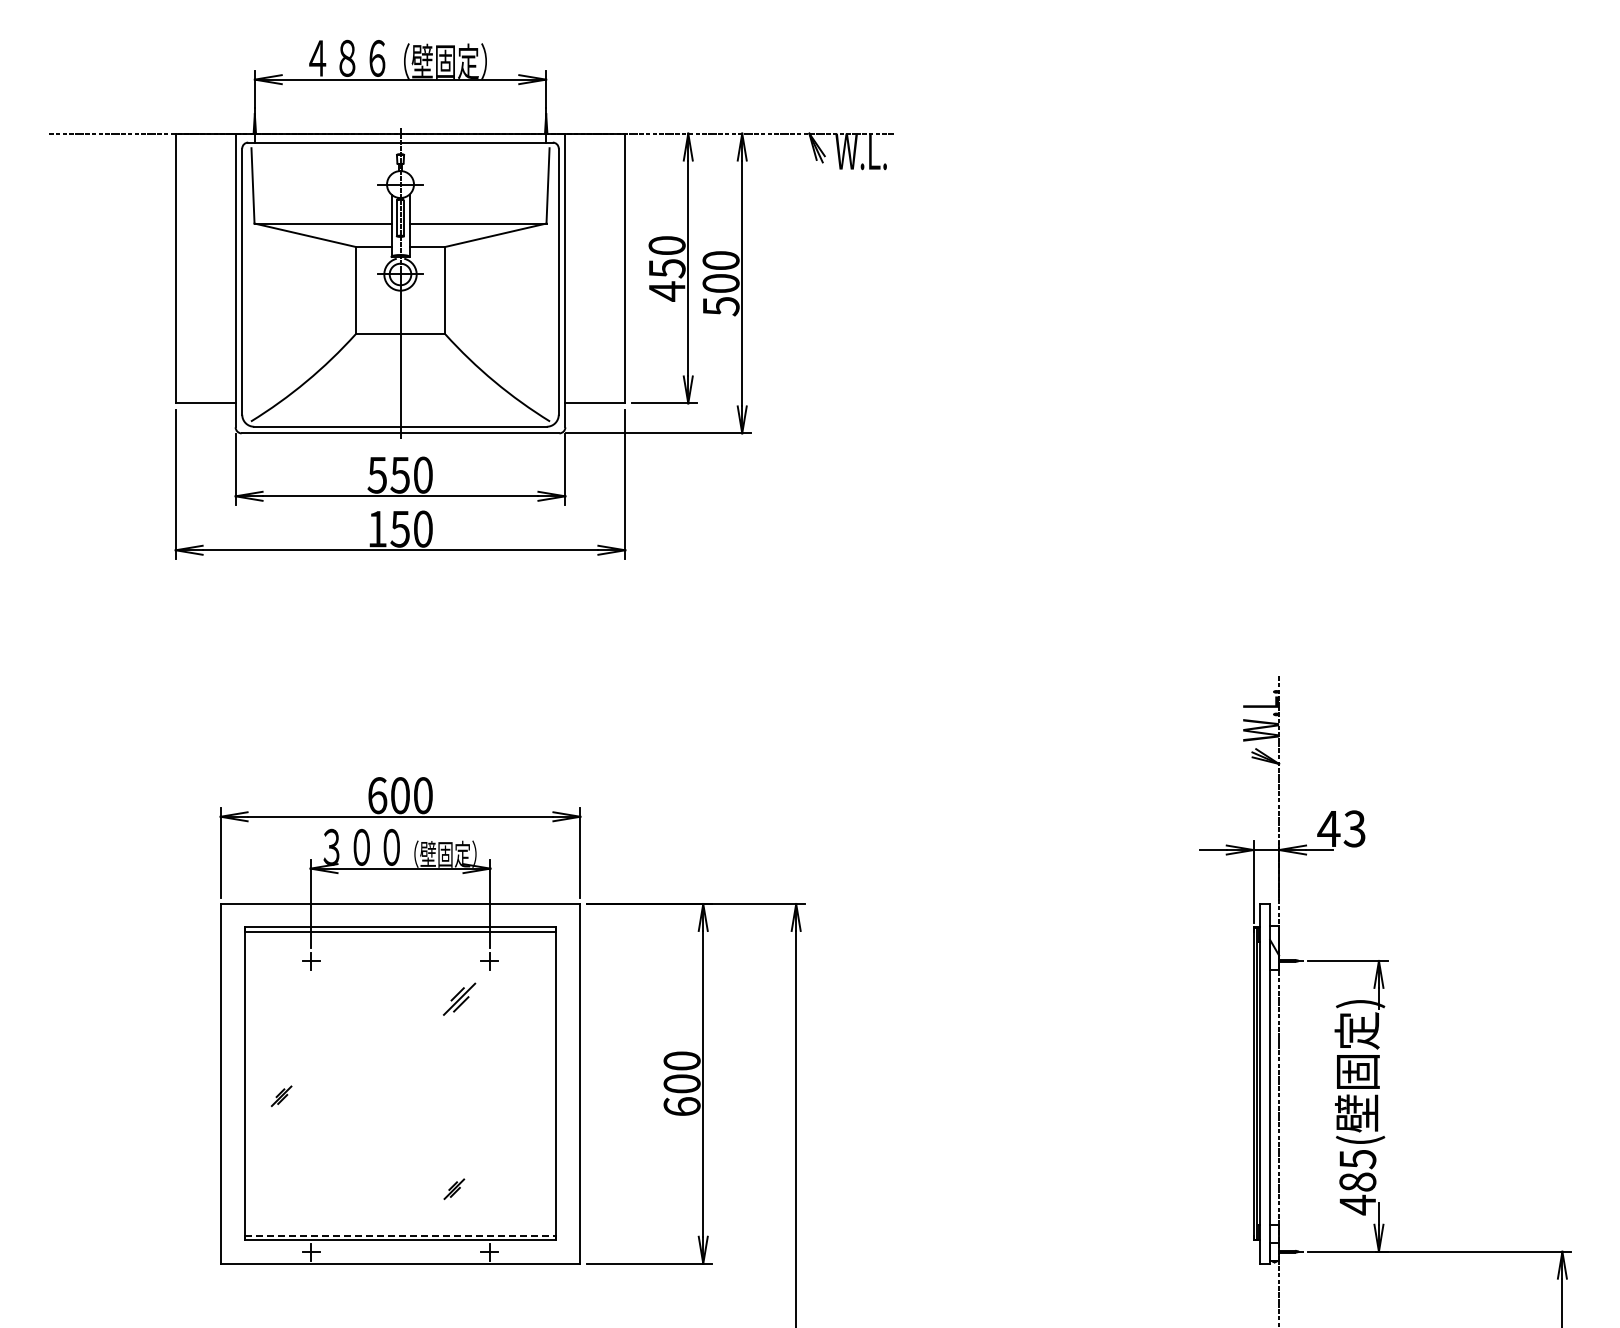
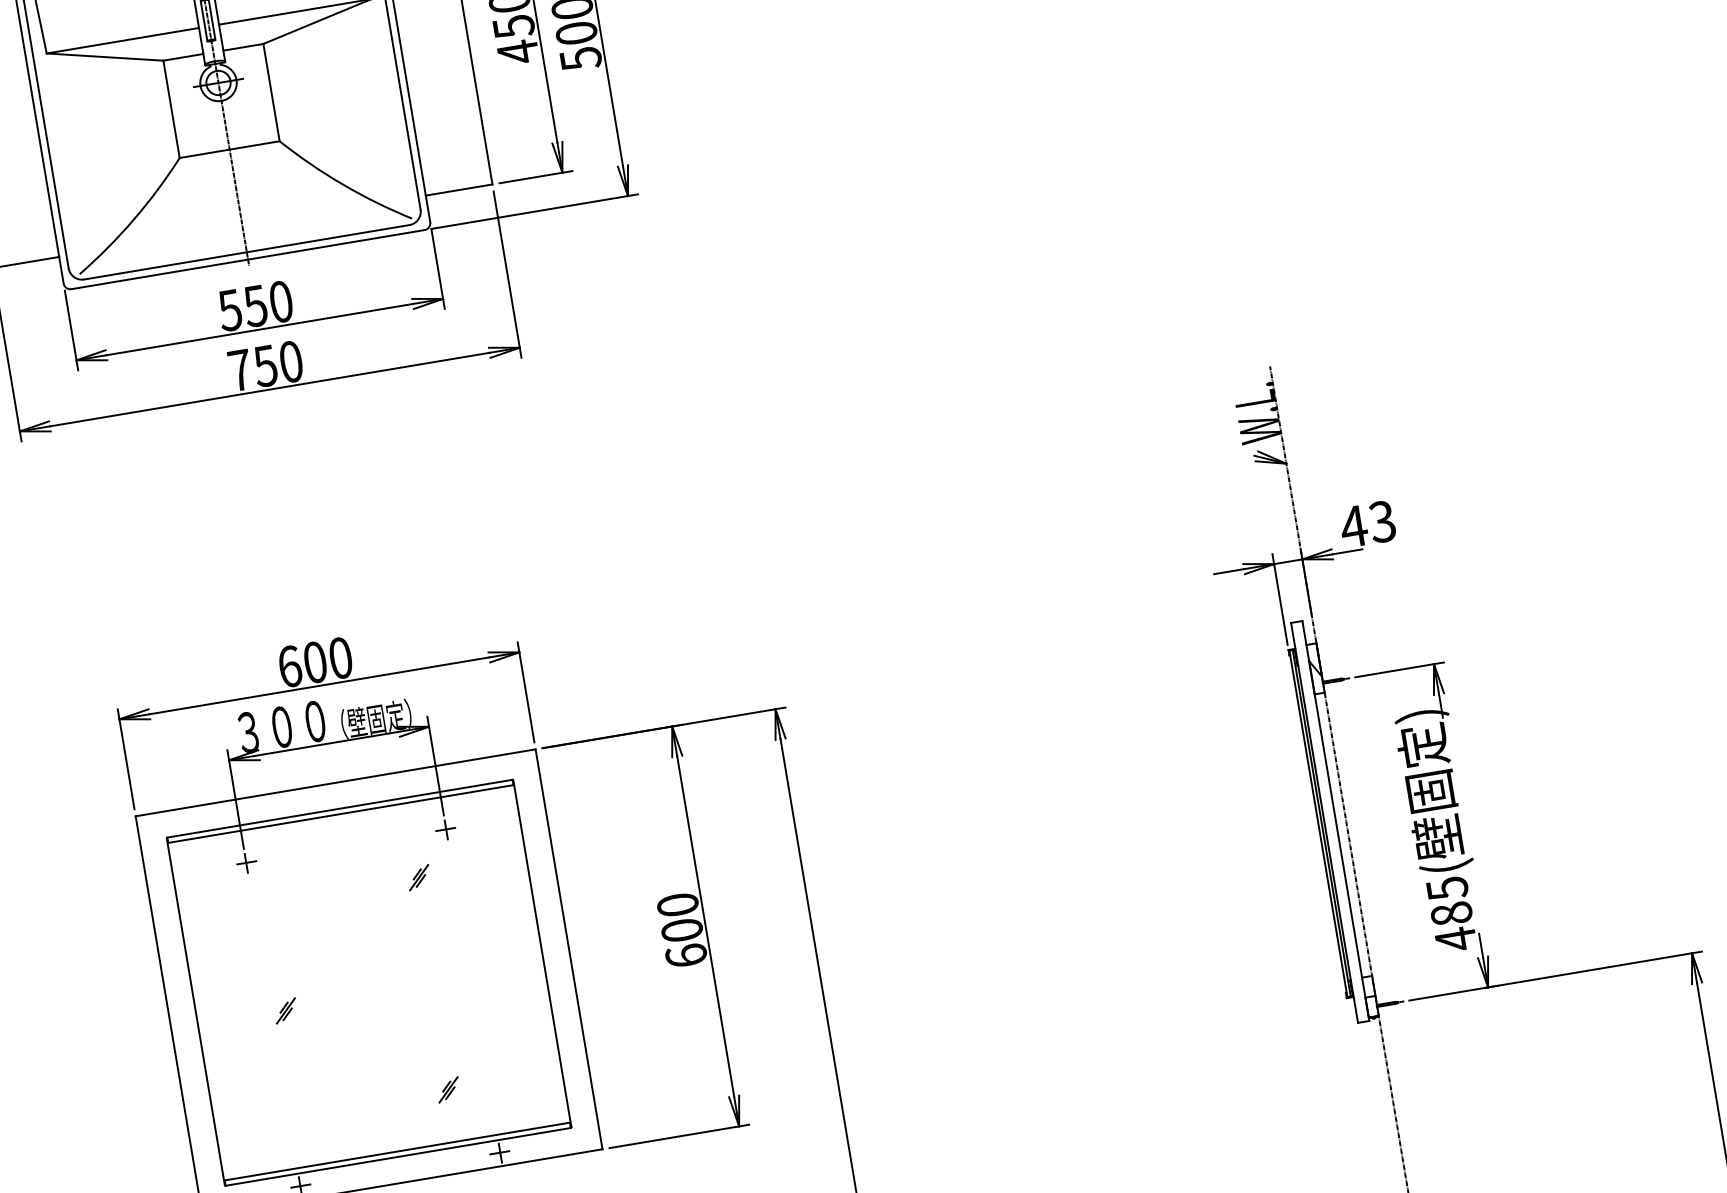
text: (377, 529) -> (240, 370), 150 -> 750
part: (459, 998) -> (418, 876), size x0.62
part: (281, 1096) -> (285, 1011), moved
line: (401, 1235) -> (398, 1151), dashed -> solid

